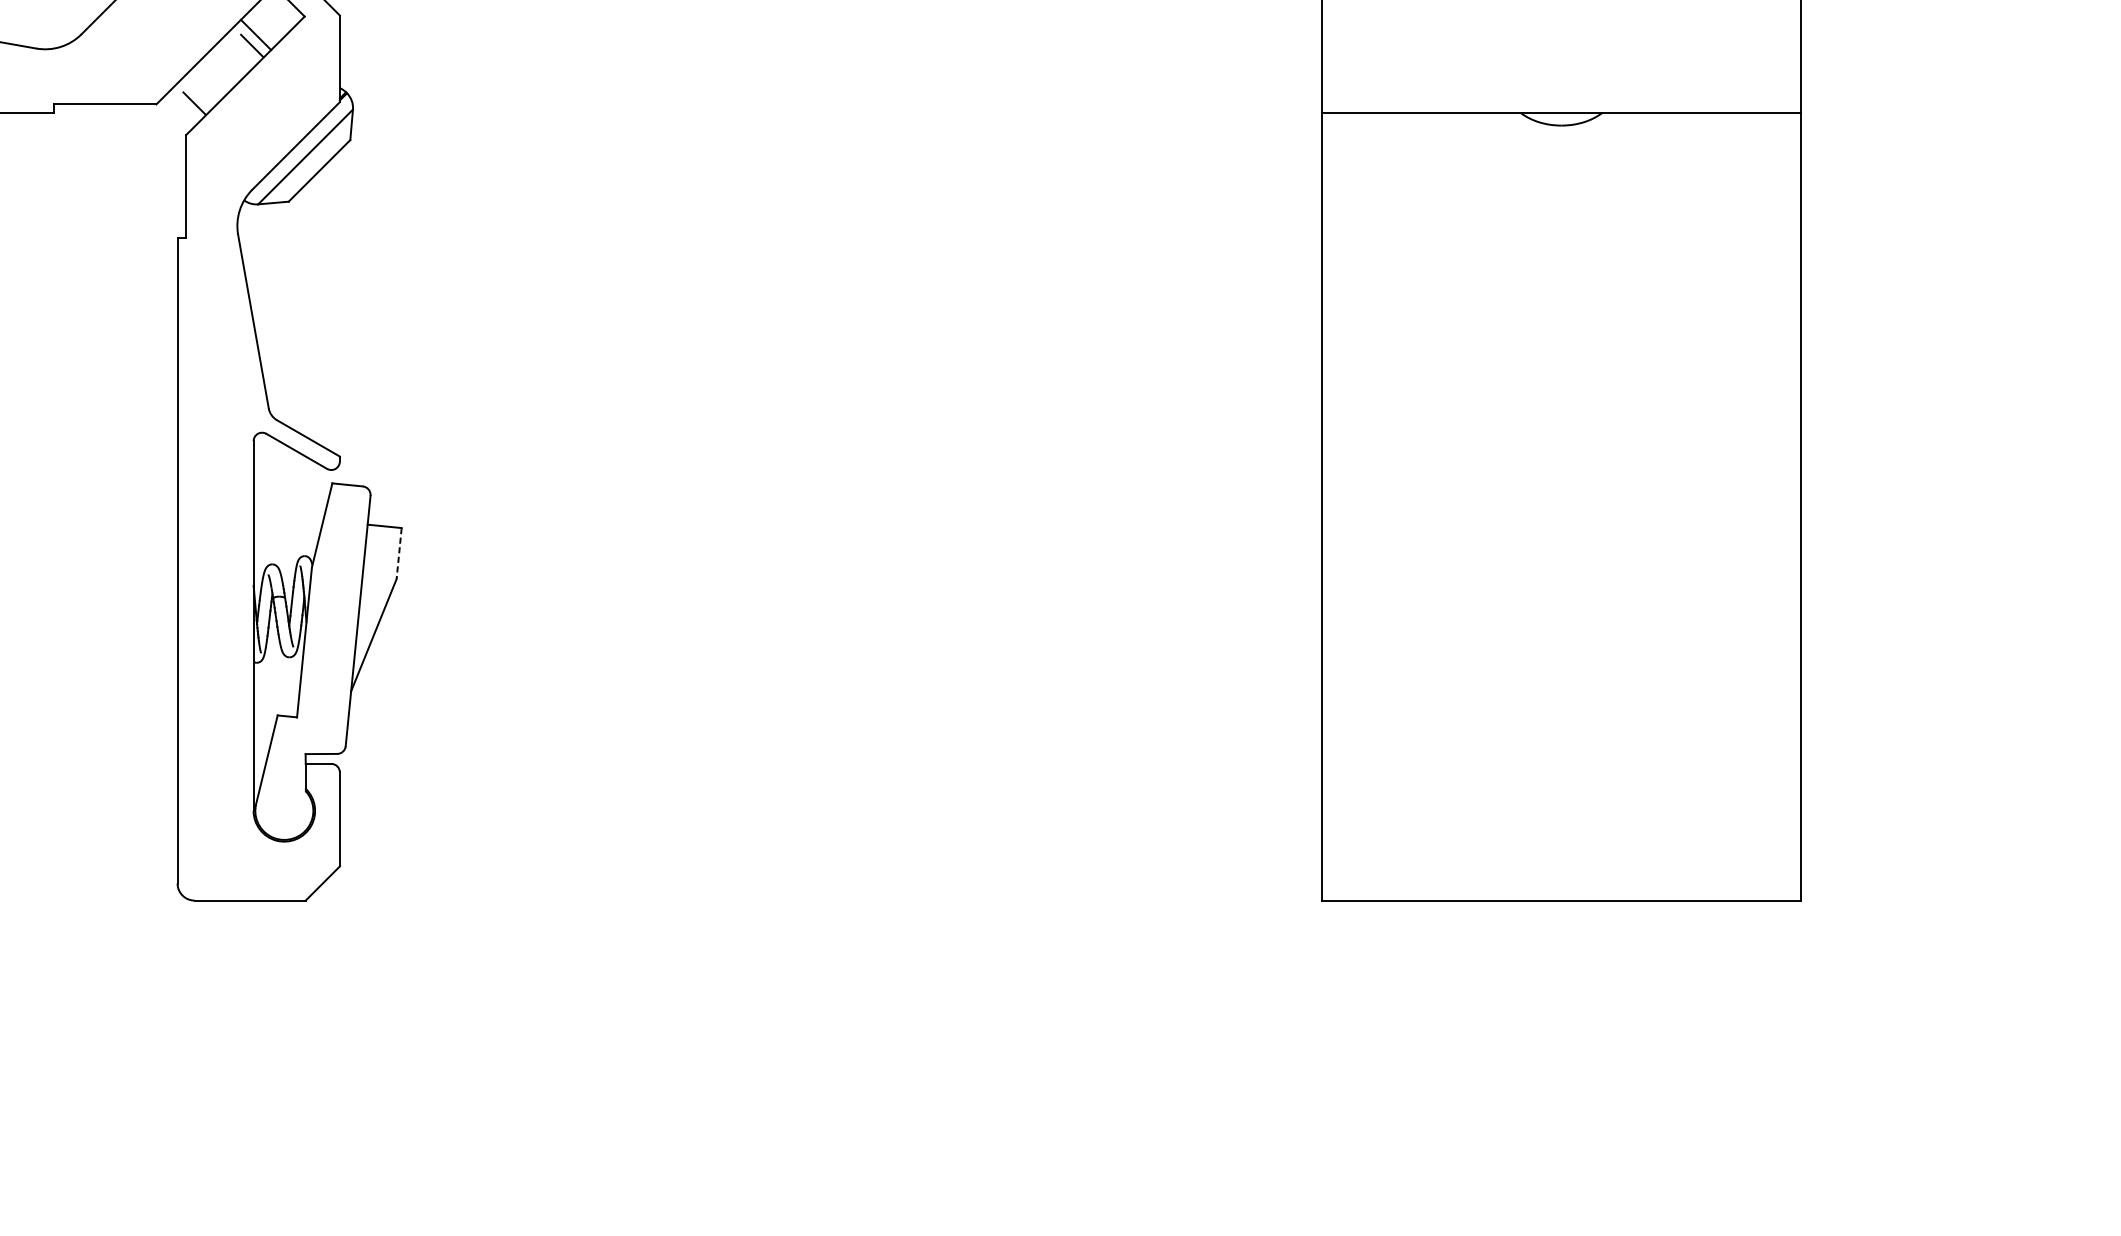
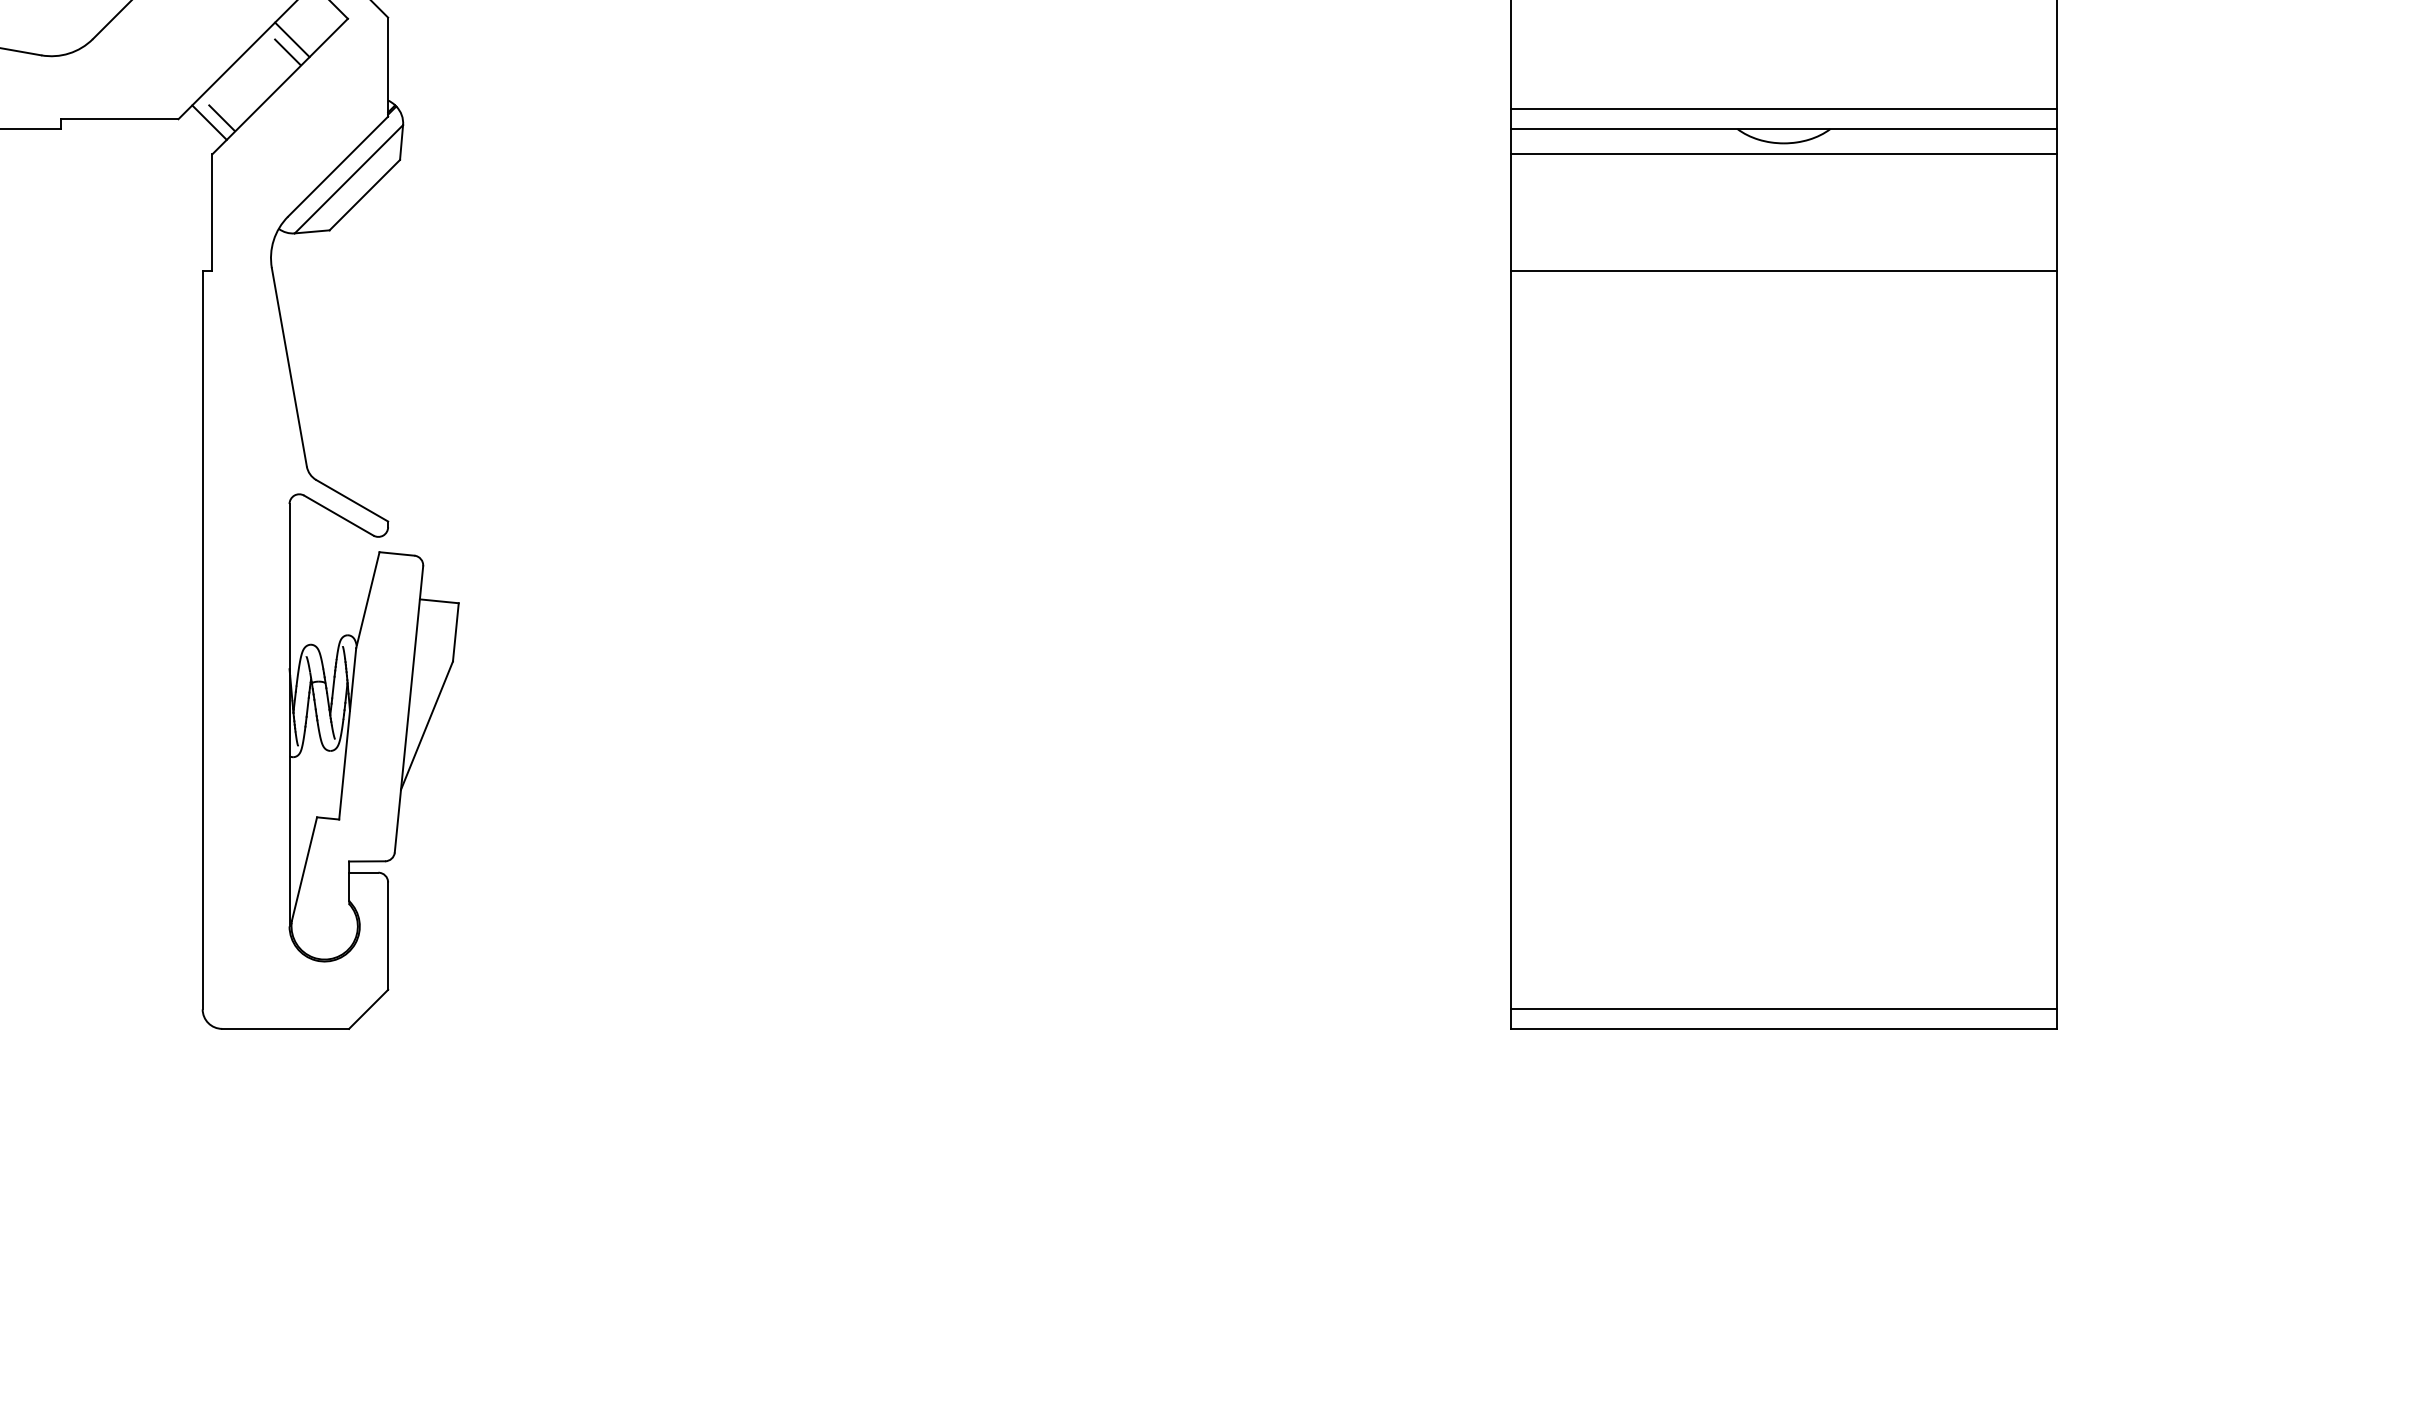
line: (1561, 95) -> (1783, 109), added
line: (183, 107) -> (209, 122), added
line: (1561, 135) -> (1783, 154), added
line: (1561, 237) -> (1783, 271), added
line: (398, 553) -> (455, 632), dashed -> solid
line: (1561, 883) -> (1783, 1009), added

